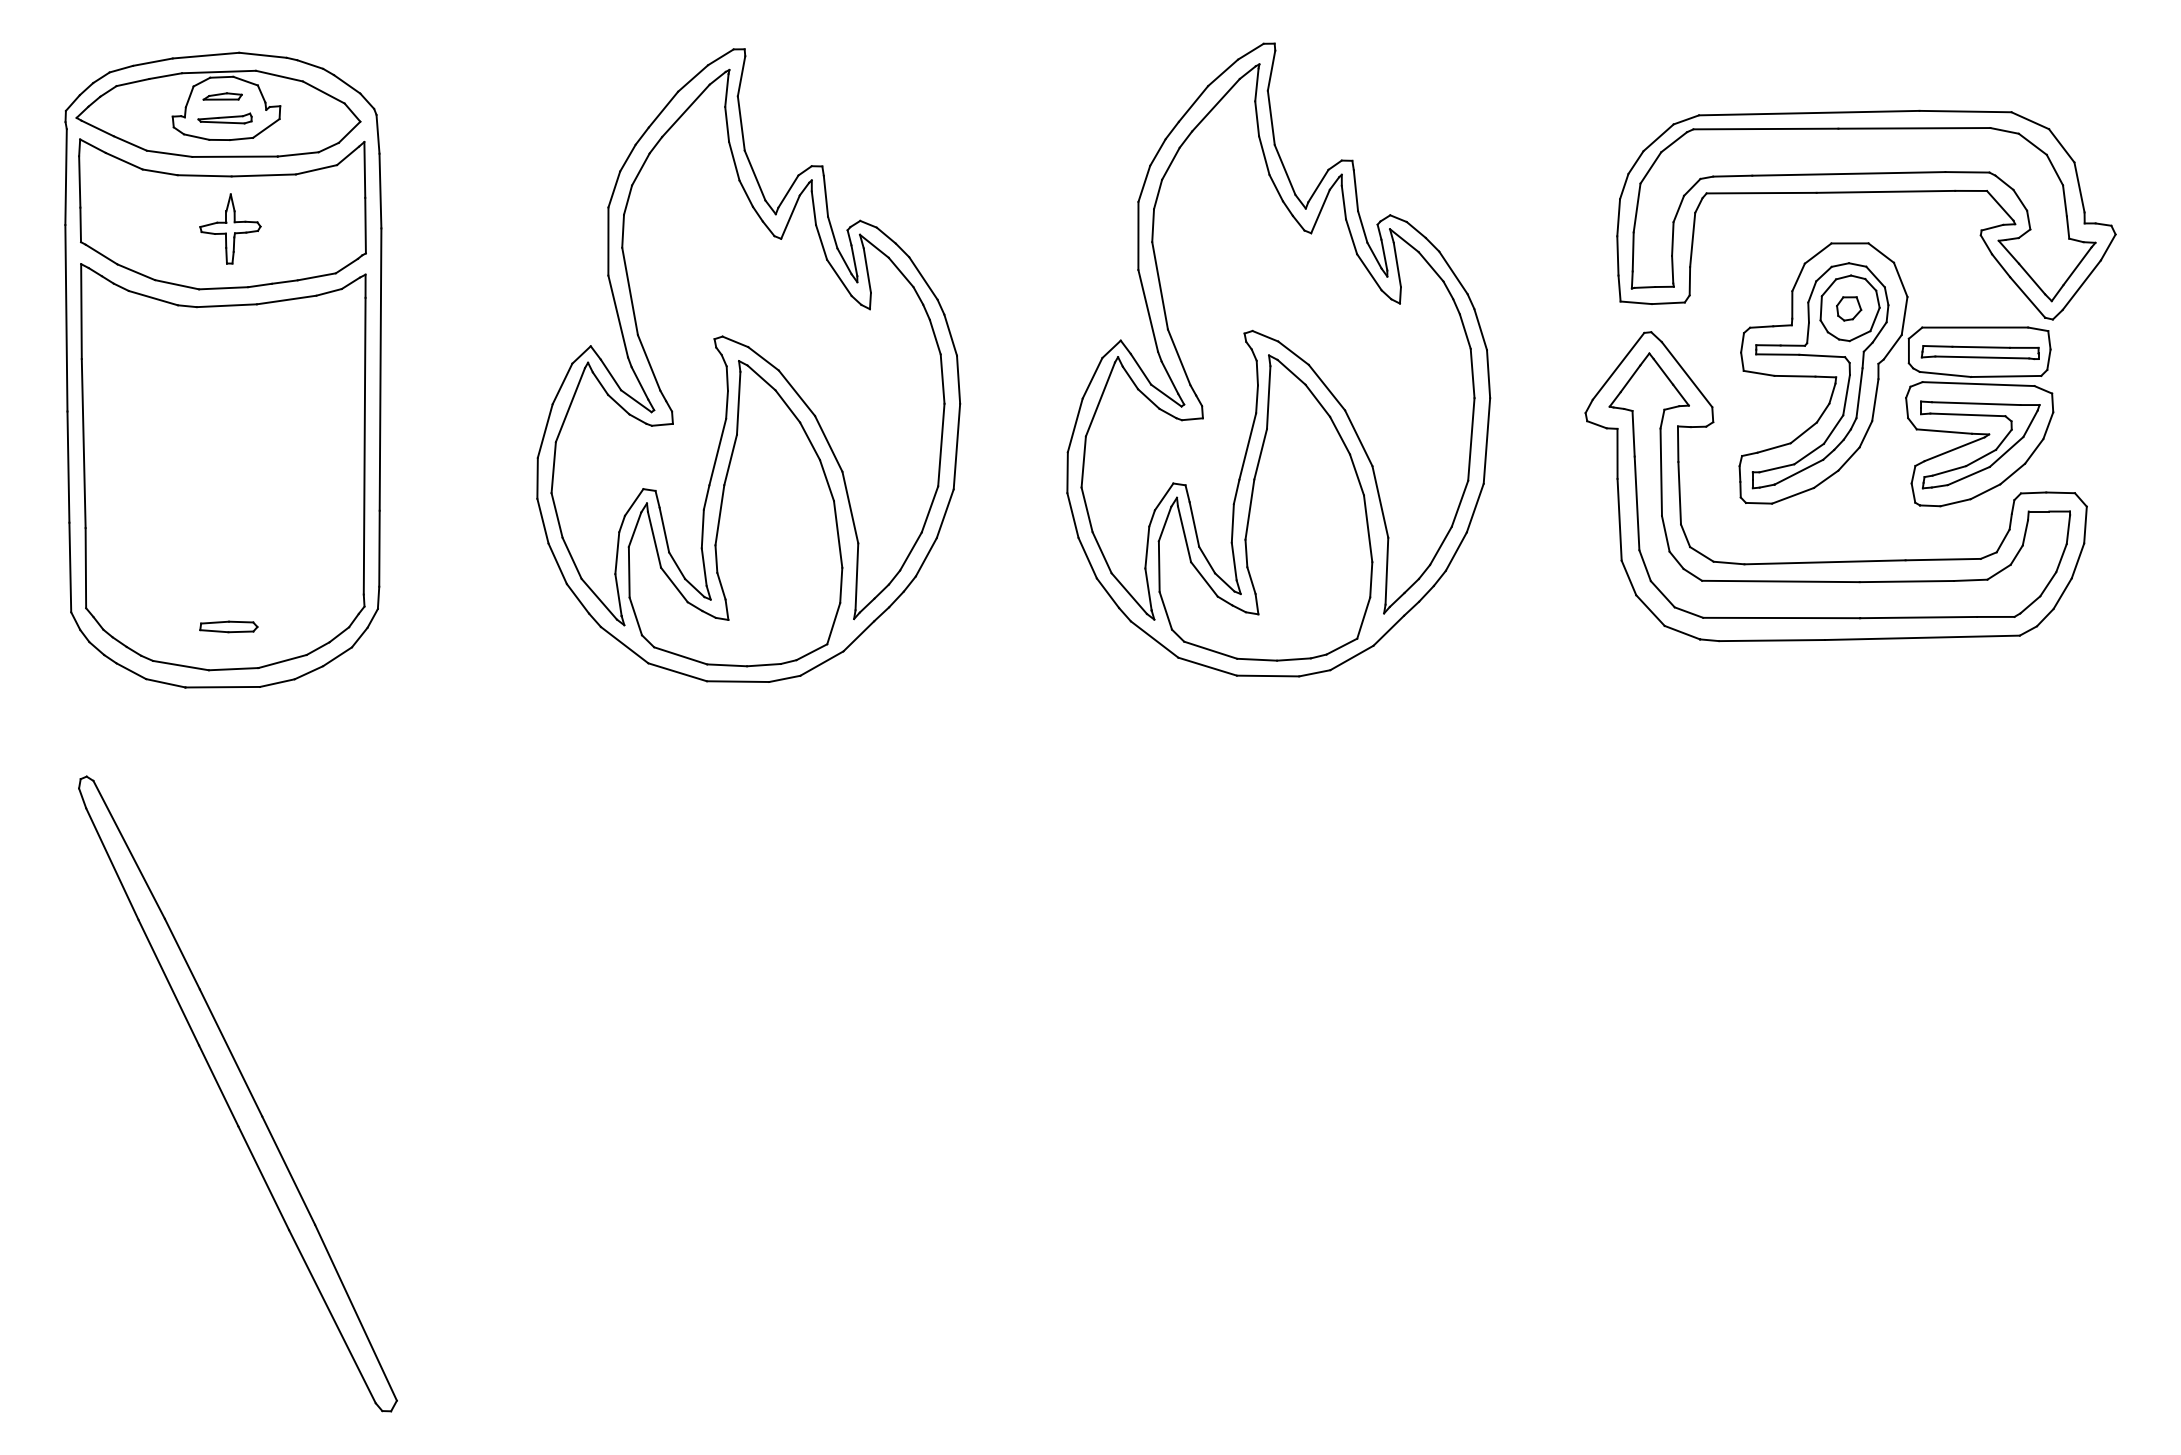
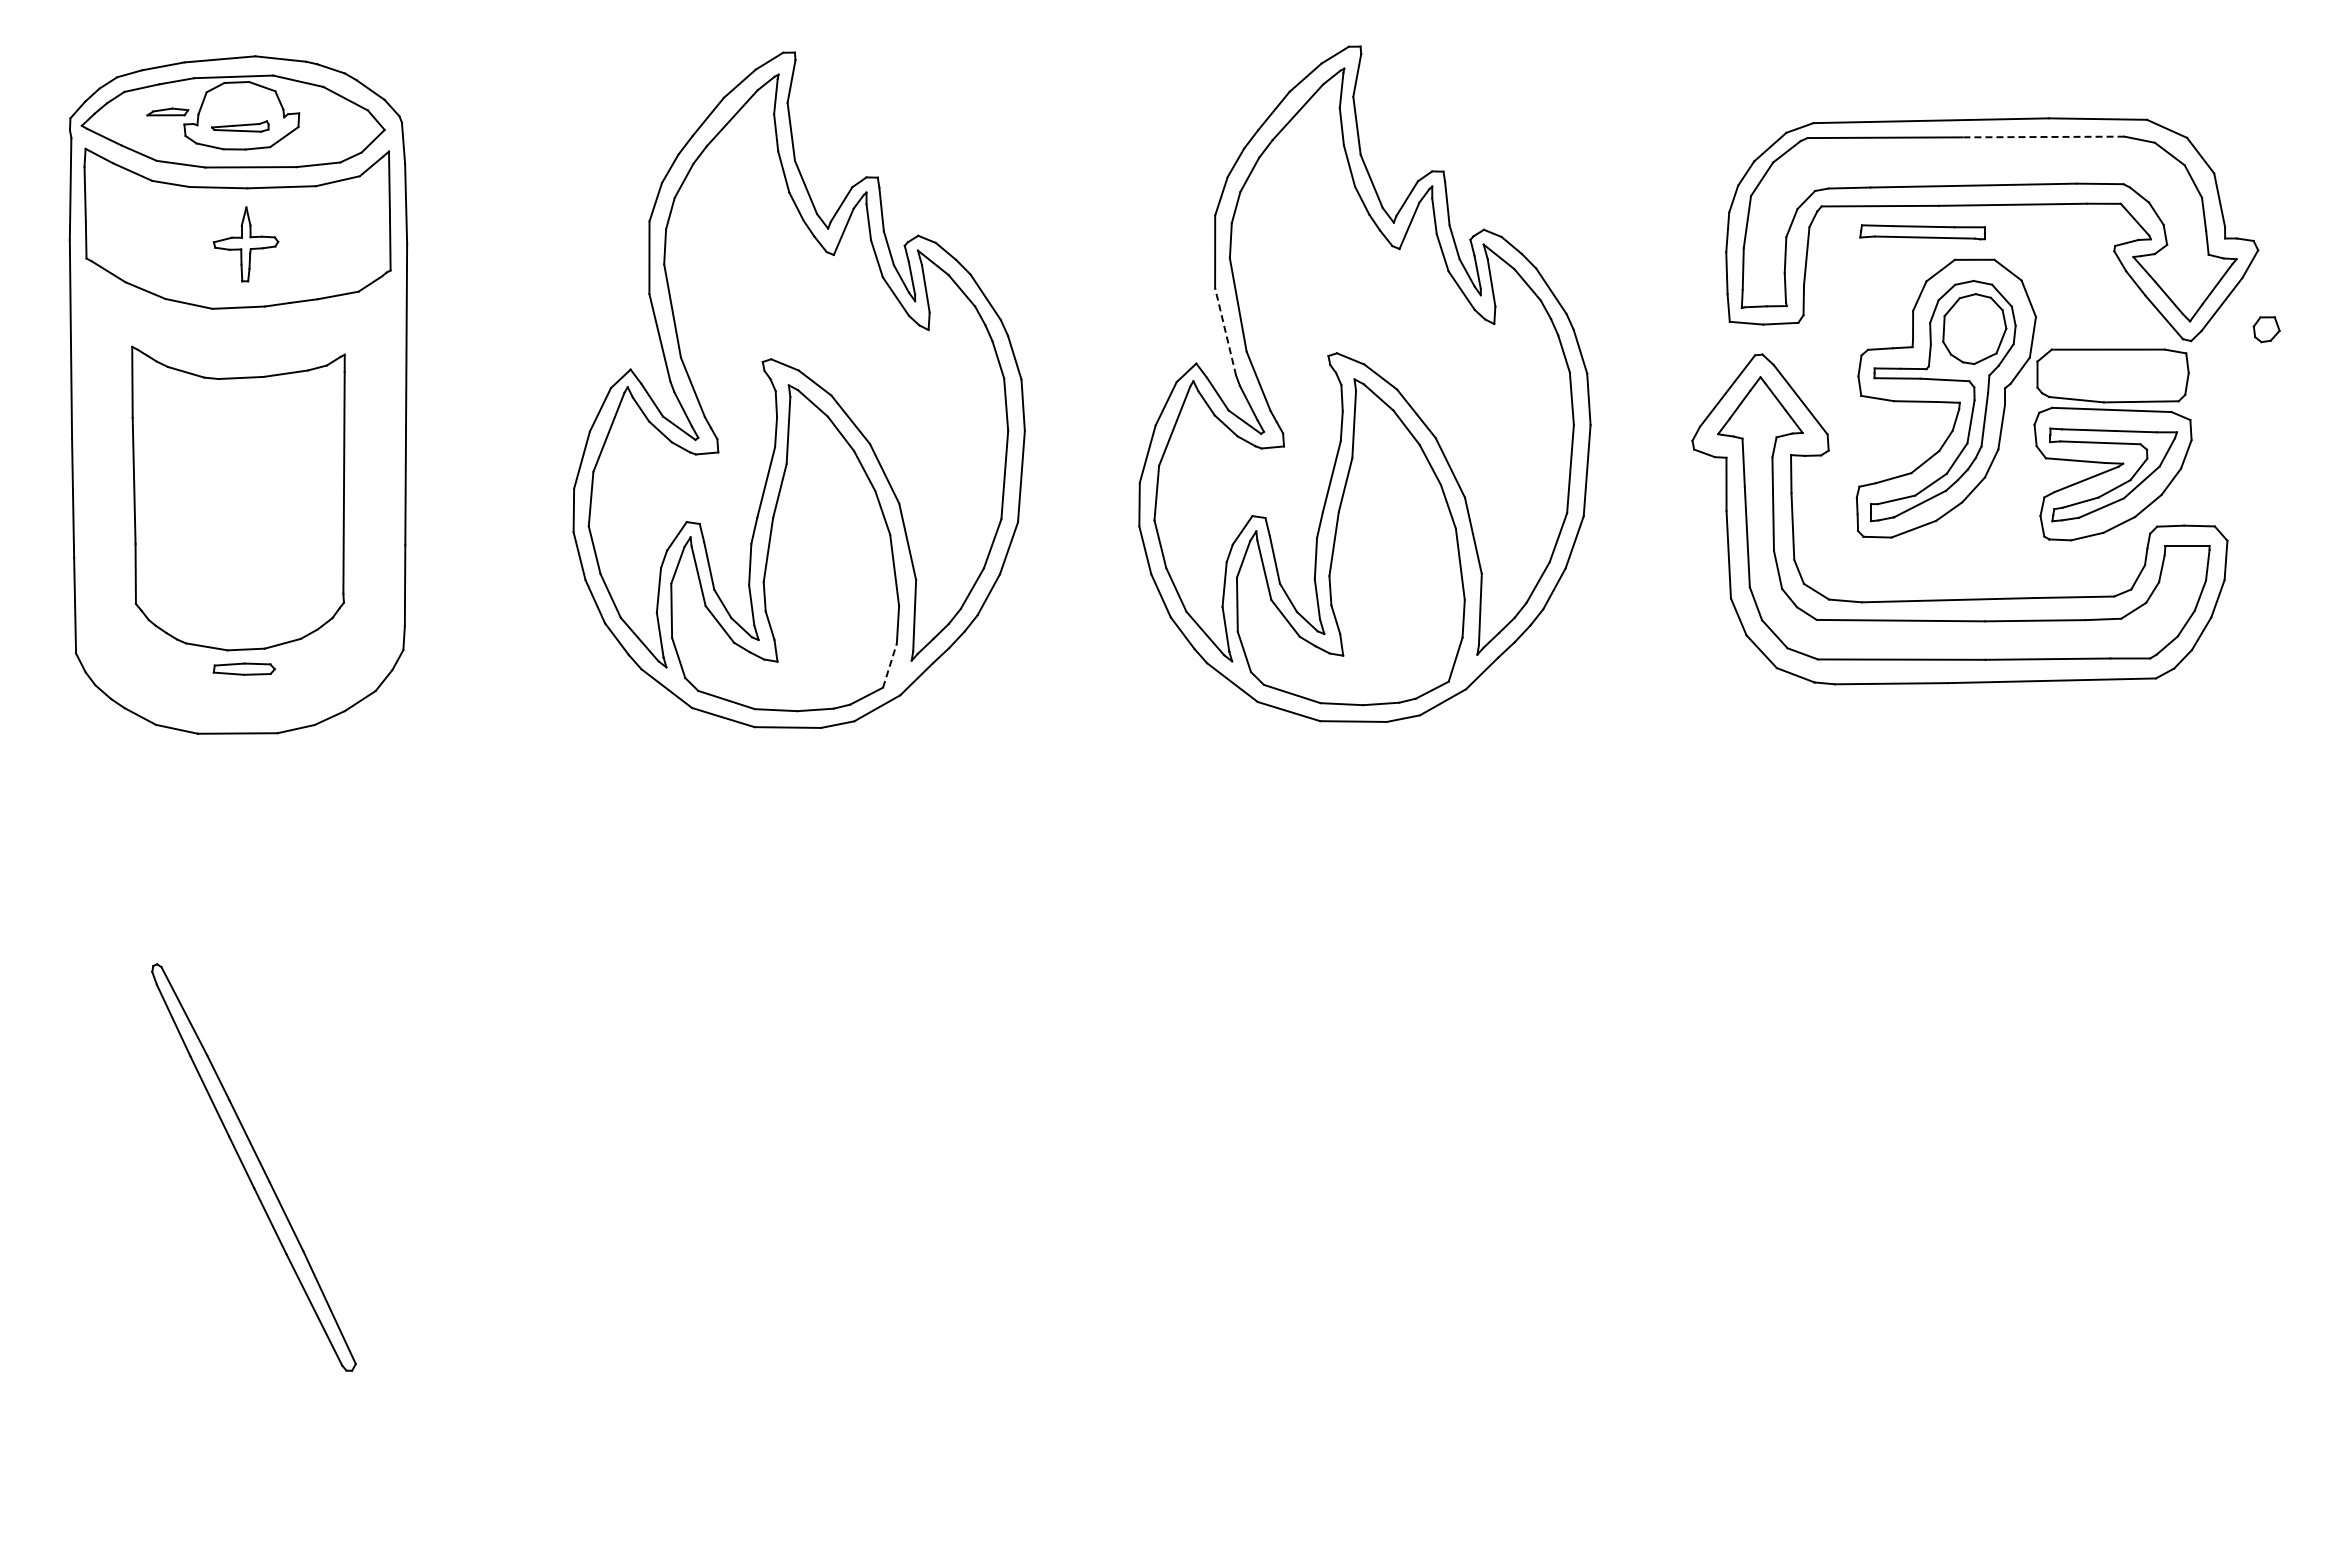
part: (222, 96) -> (167, 111), moved
line: (1913, 128) -> (2042, 137), solid -> dashed
part: (1848, 308) -> (2266, 329), moved
line: (1148, 310) -> (1225, 331), solid -> dashed
part: (1980, 352) -> (1922, 232), moved
part: (223, 467) -> (238, 498), size x0.7
line: (834, 623) -> (890, 665), solid -> dashed
part: (237, 1093) -> (253, 1167), size x0.6

